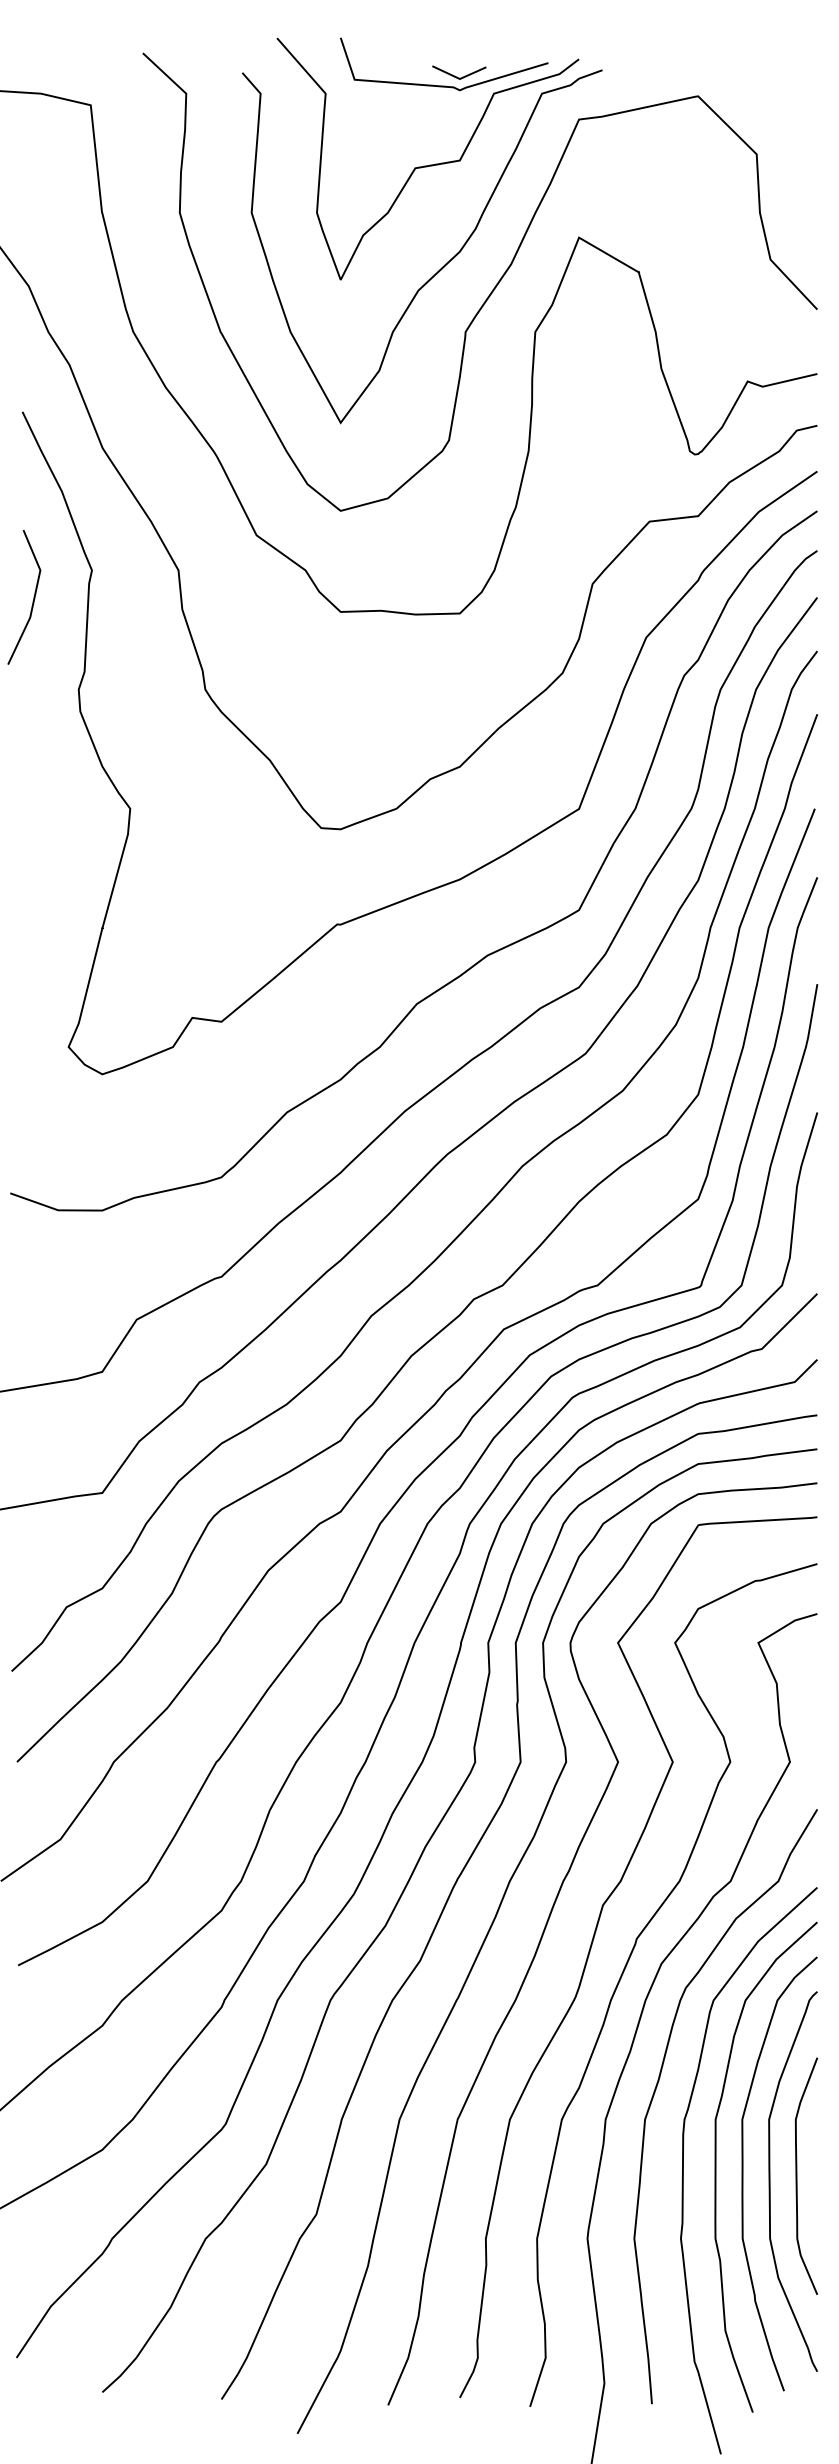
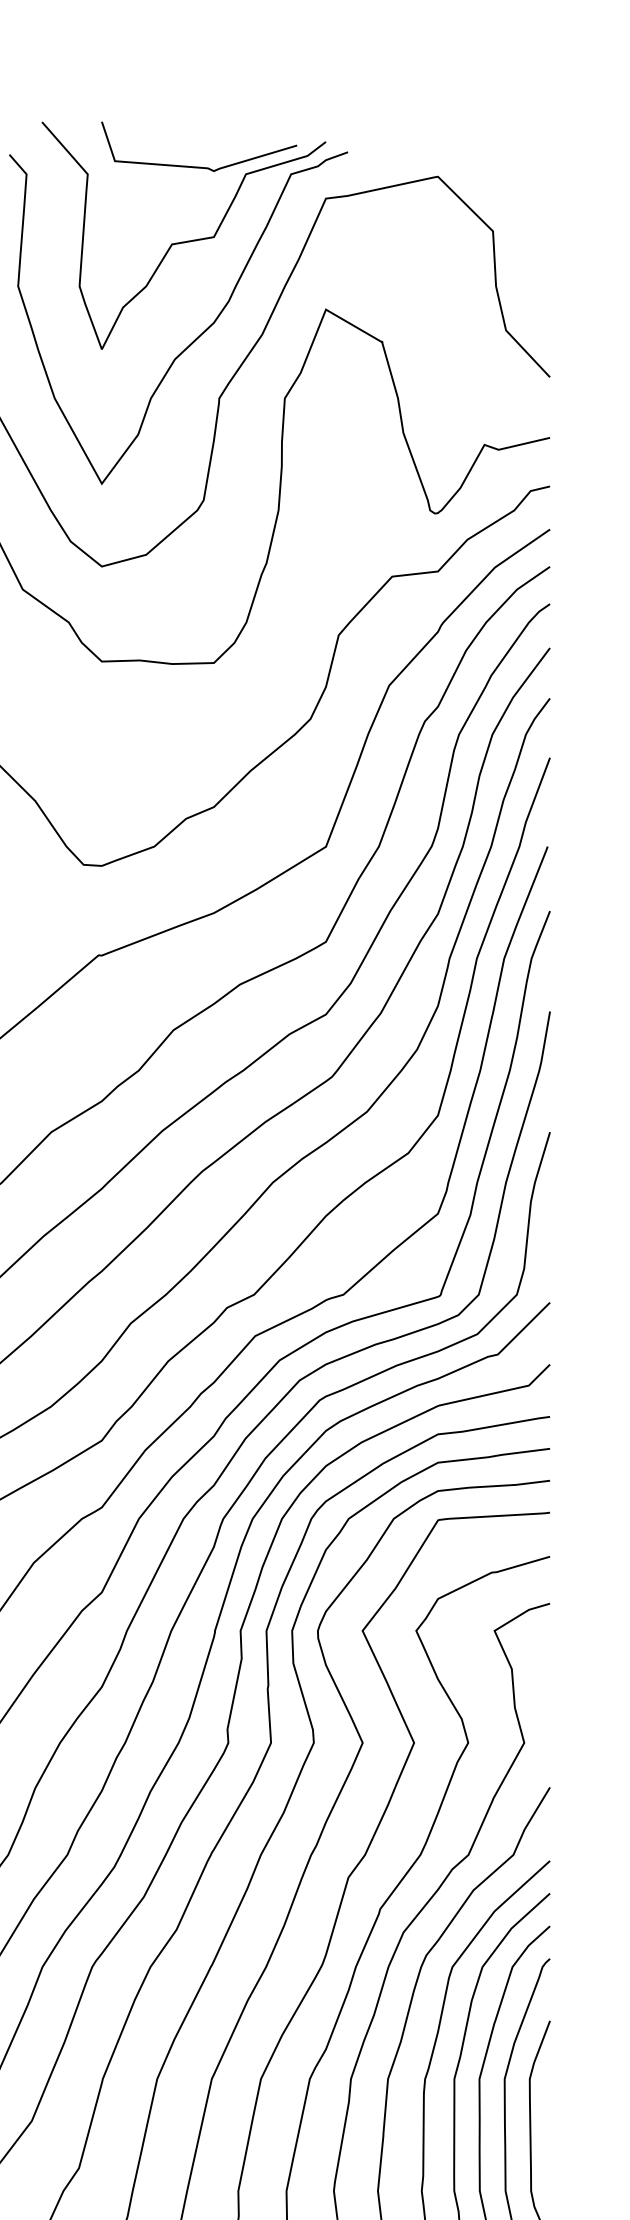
line: (457, 76) -> (211, 158), removed

